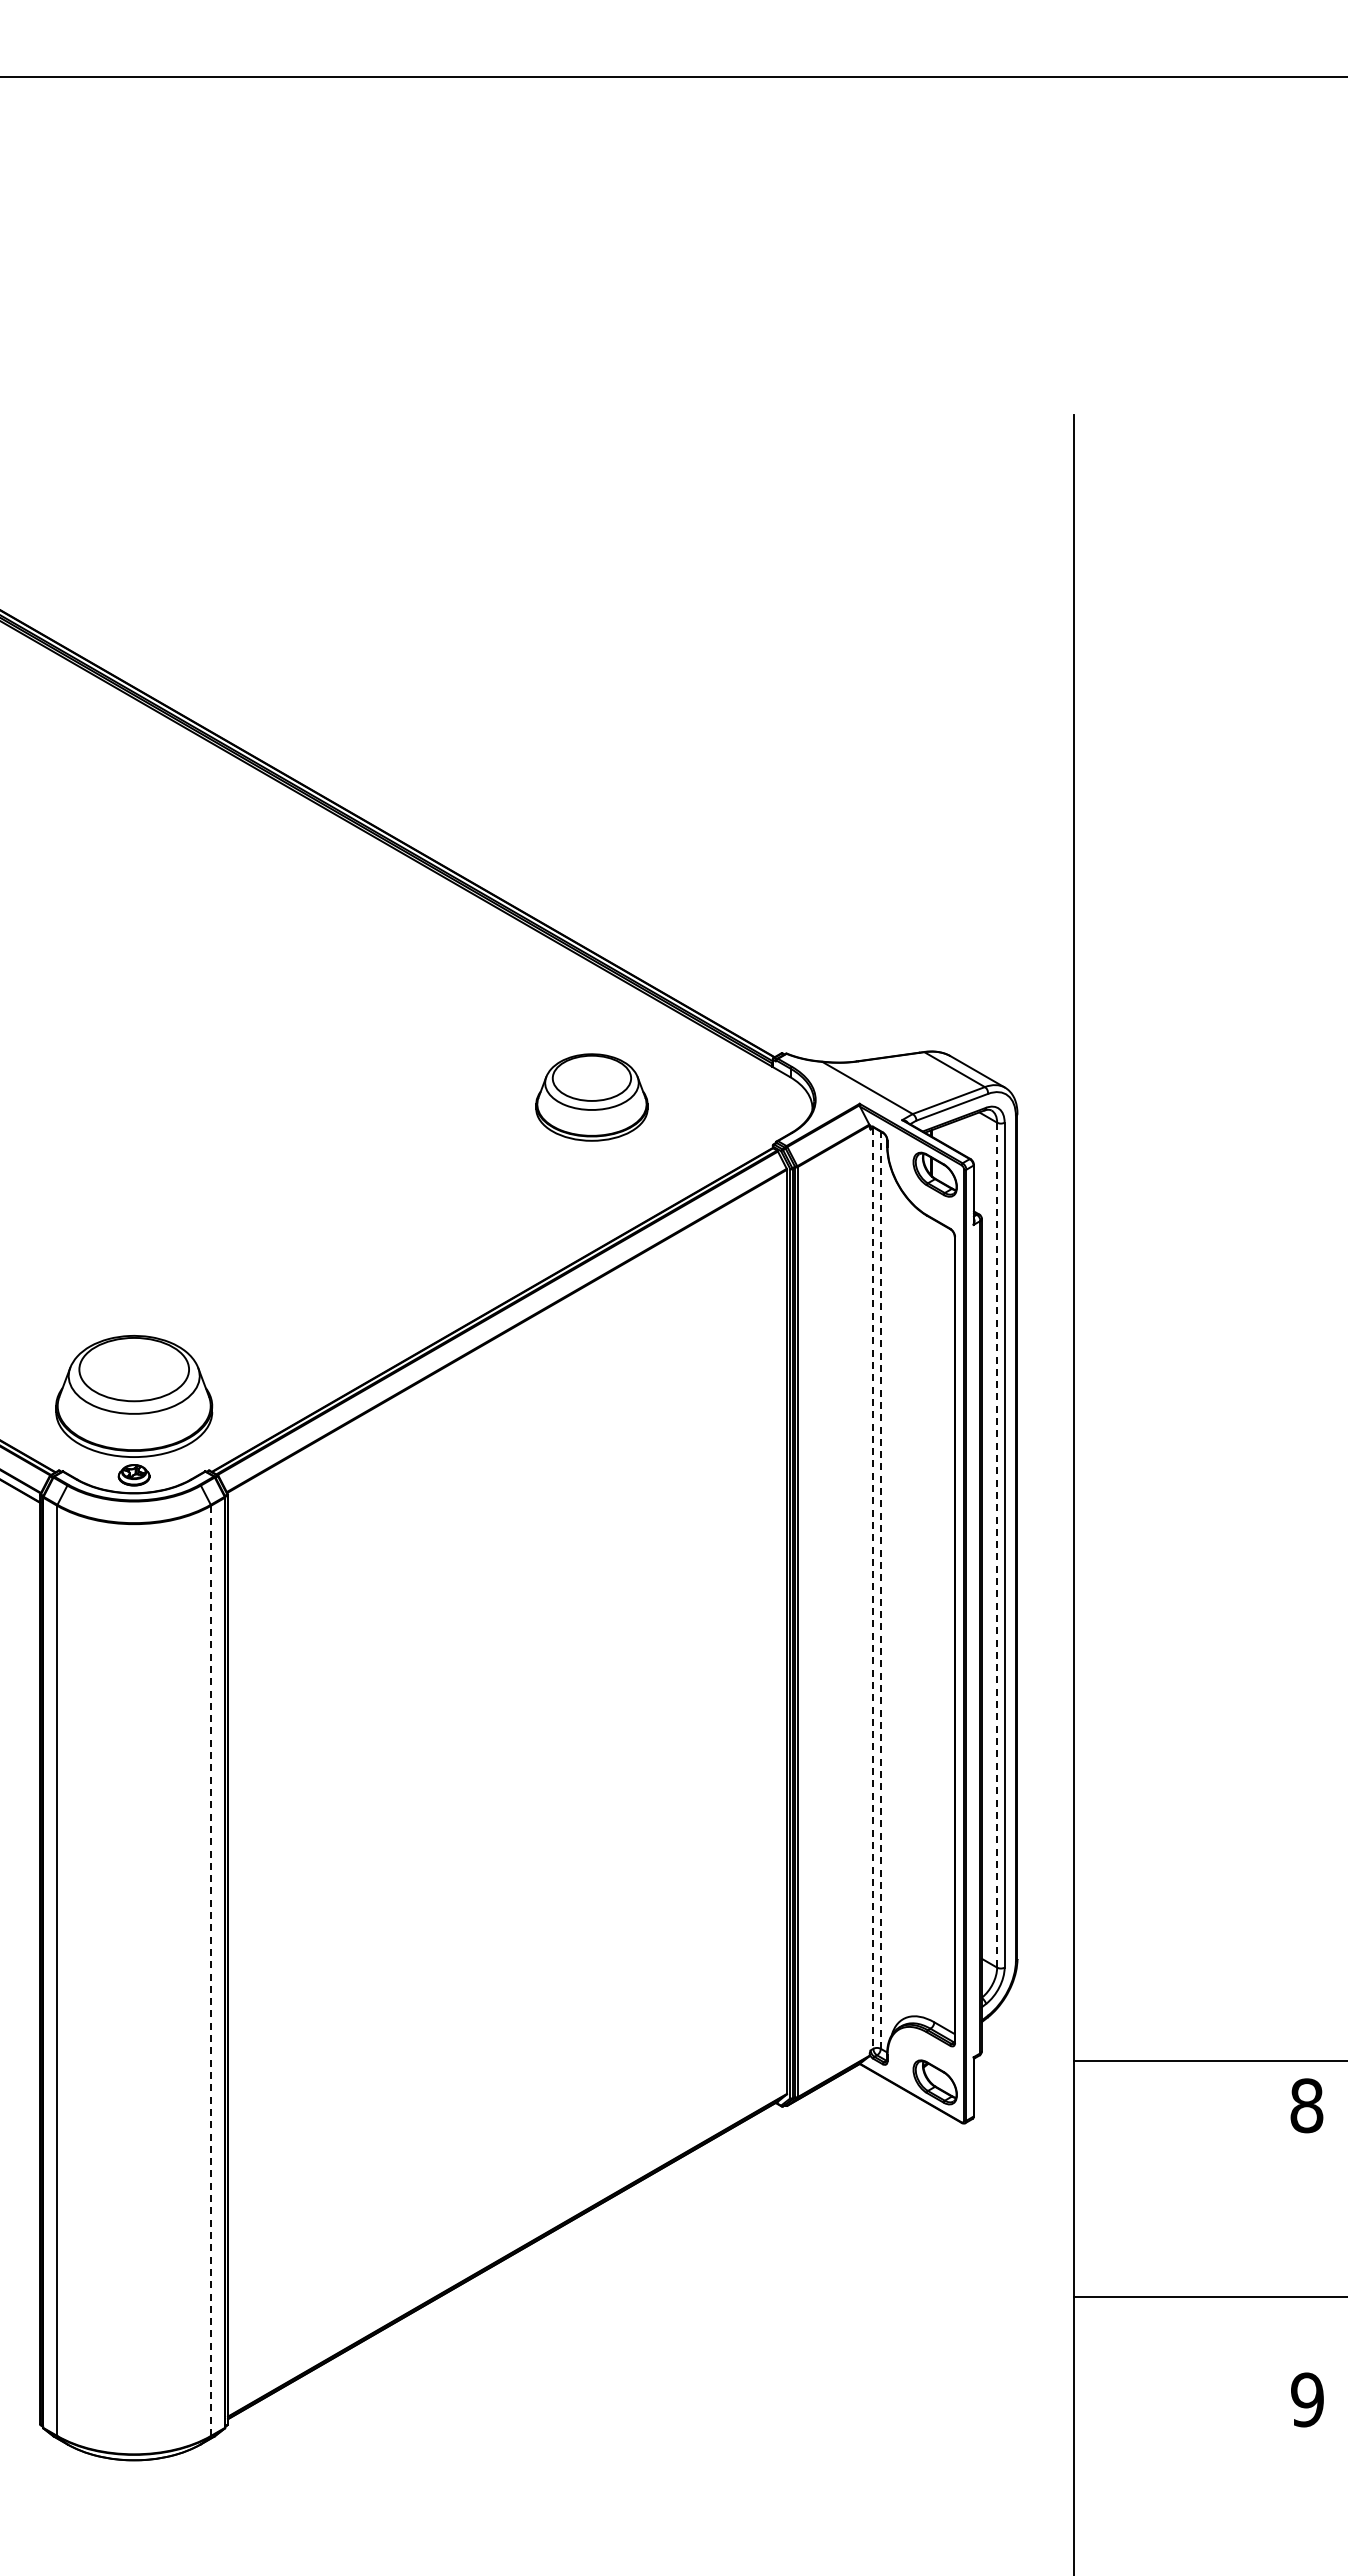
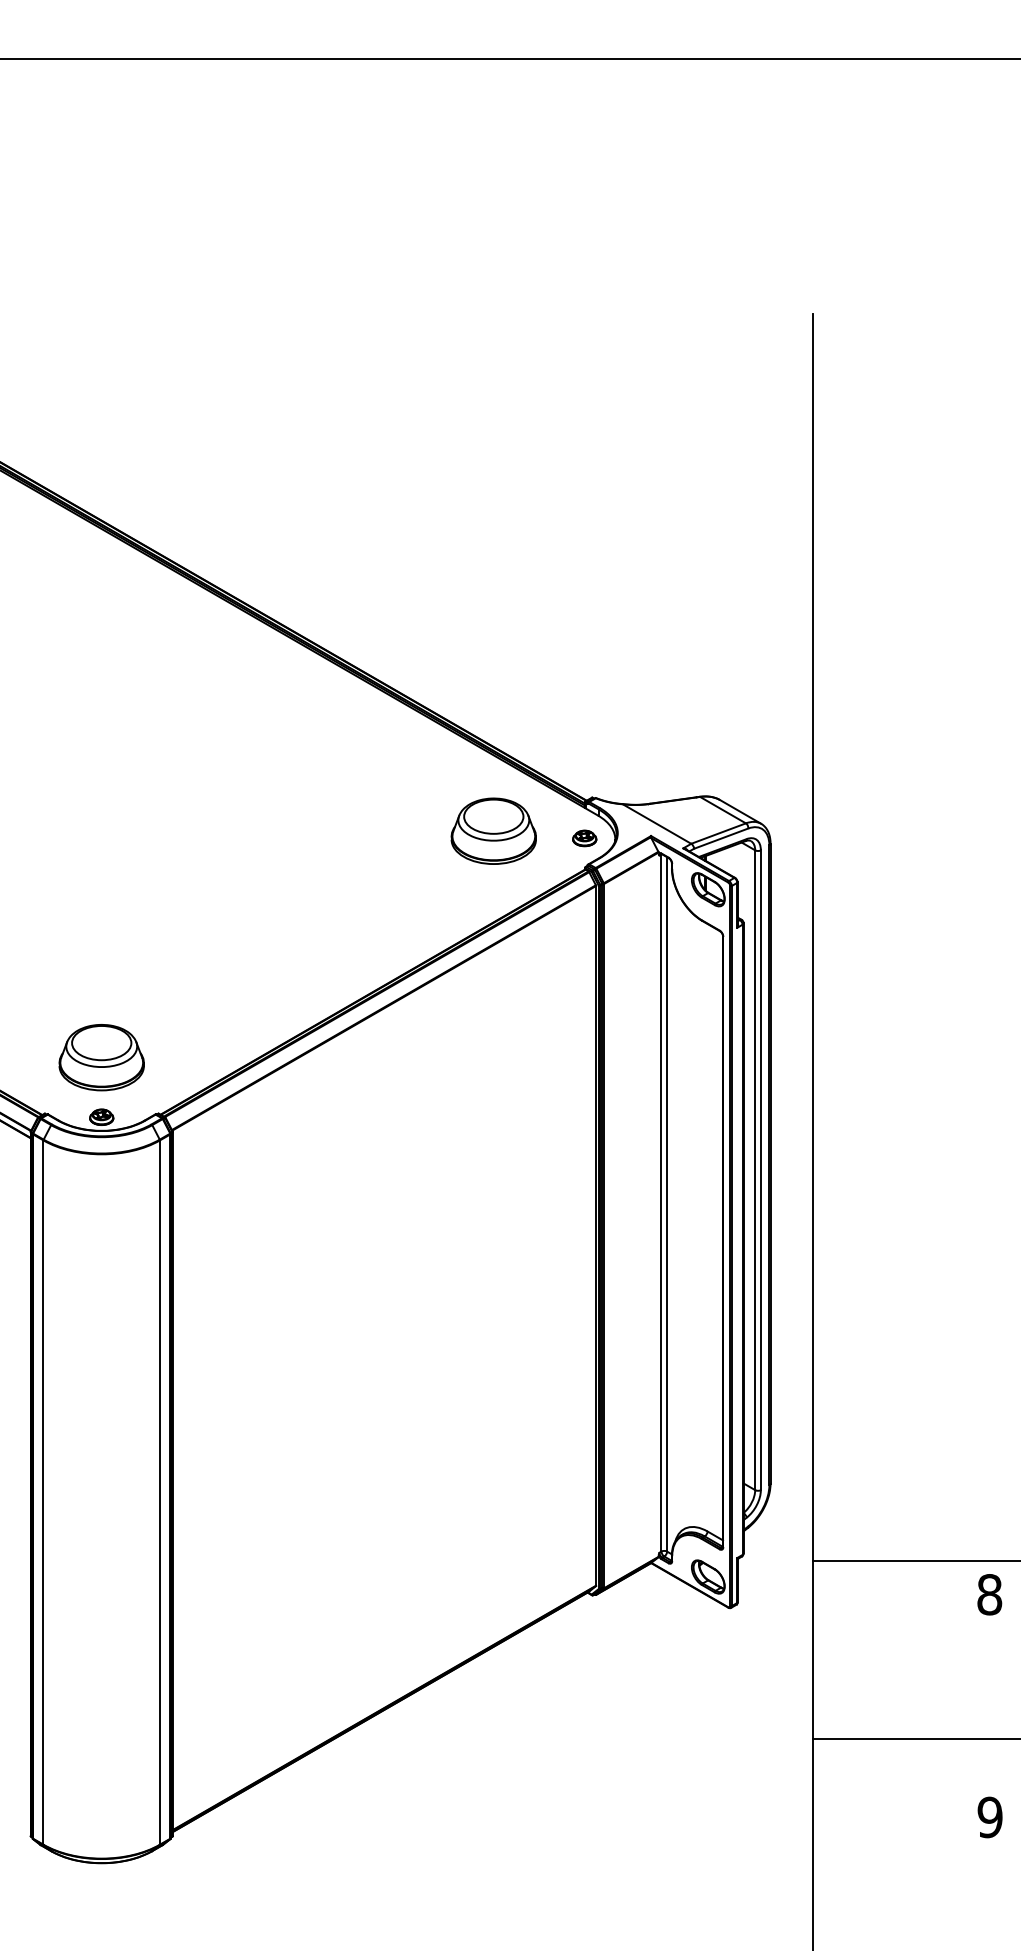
part: (591, 1097) -> (493, 831), moved
part: (771, 1106) -> (584, 838), added
part: (133, 1396) -> (101, 1057), size x0.71
line: (997, 1545) -> (755, 1170), dashed -> solid
line: (873, 1589) -> (661, 1203), dashed -> solid
line: (880, 1590) -> (666, 1204), dashed -> solid
line: (211, 1970) -> (160, 1492), dashed -> solid

